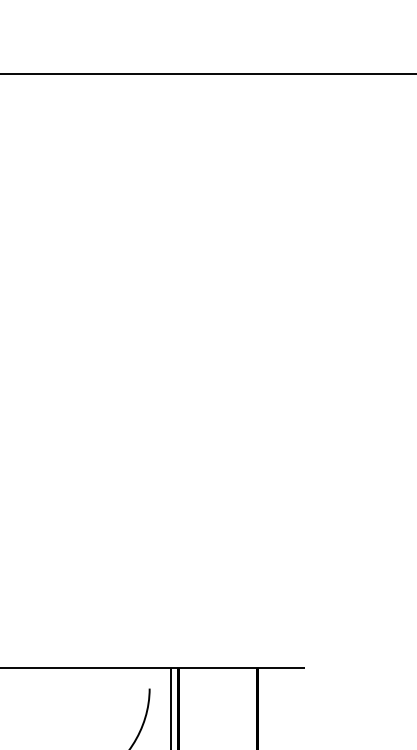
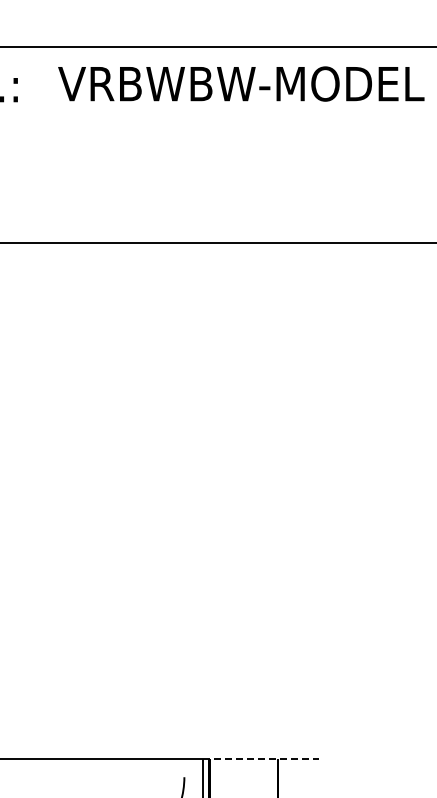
line: (238, 668) -> (261, 759), solid -> dashed

